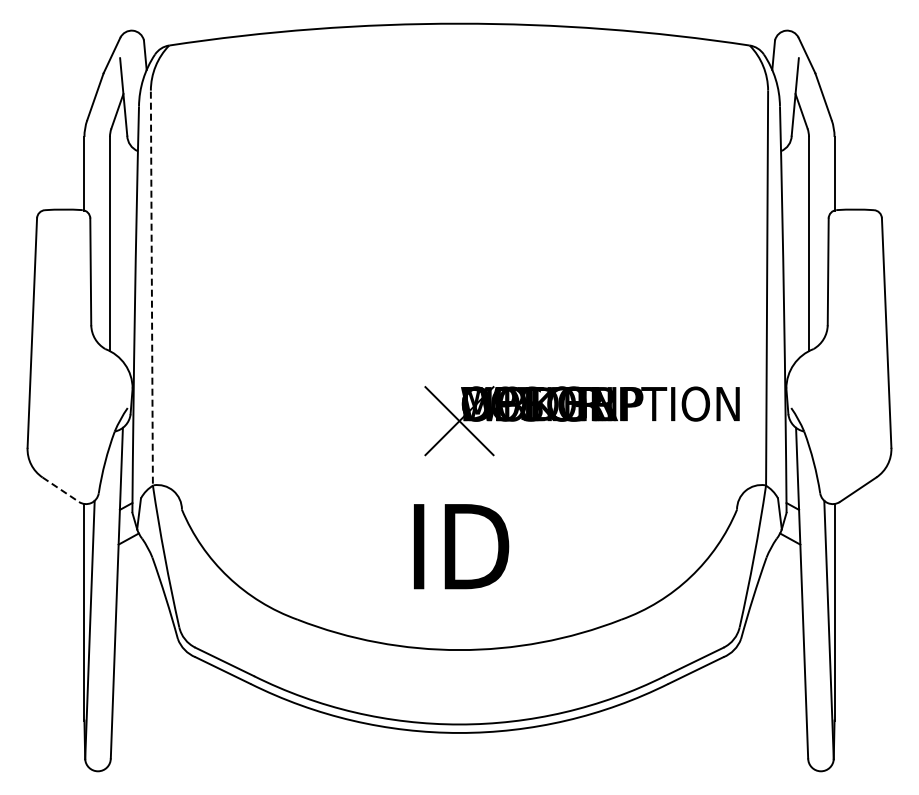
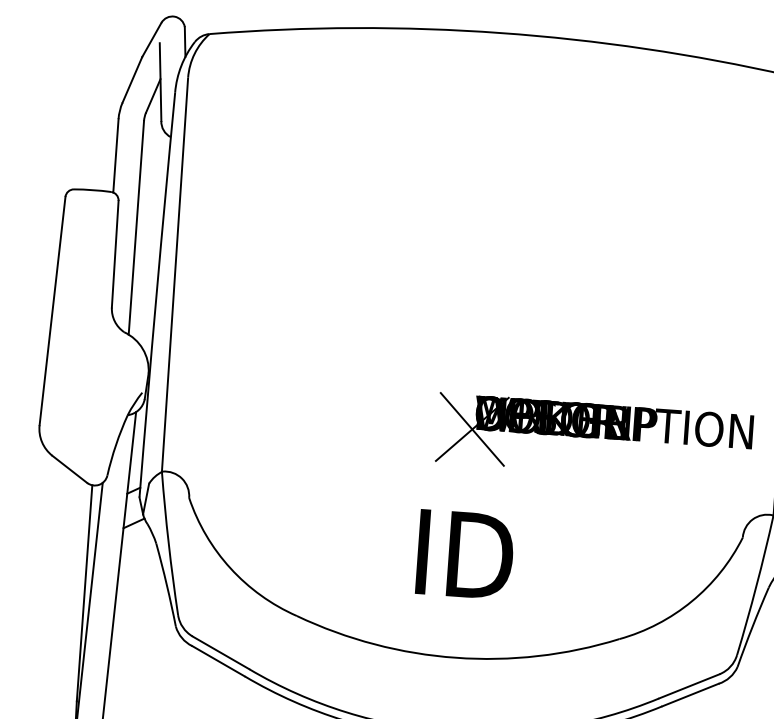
line: (151, 288) -> (174, 275), dashed -> solid
line: (60, 489) -> (69, 469), dashed -> solid

